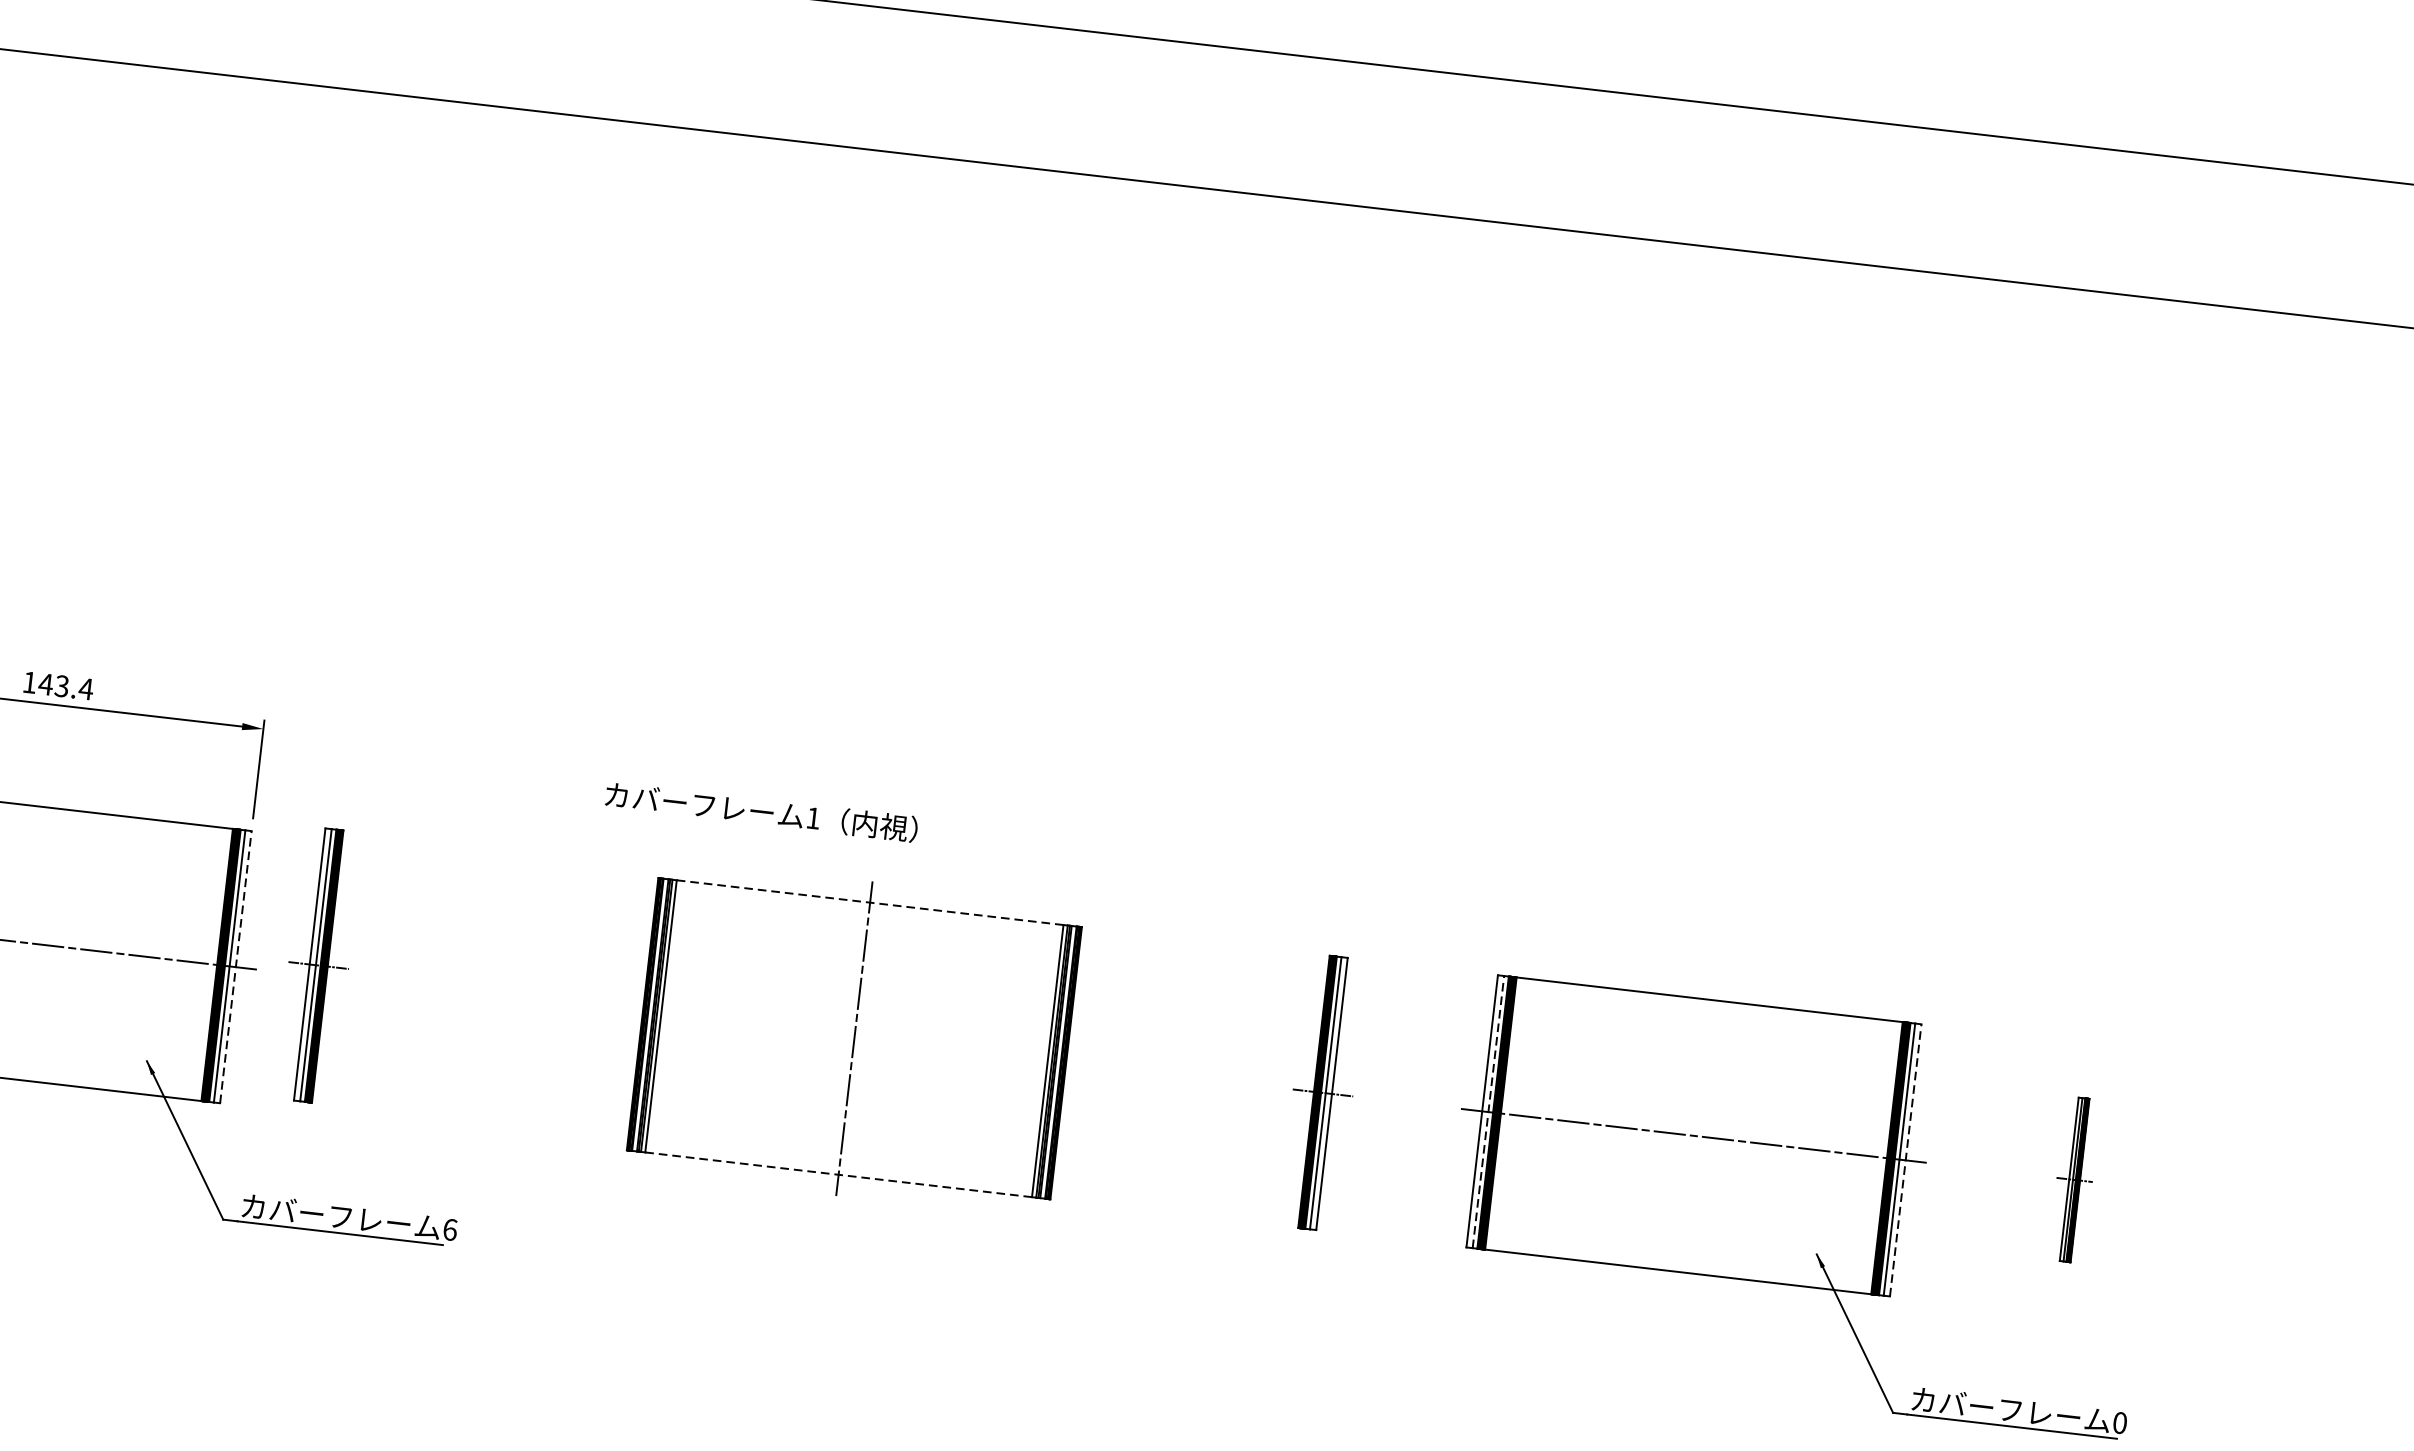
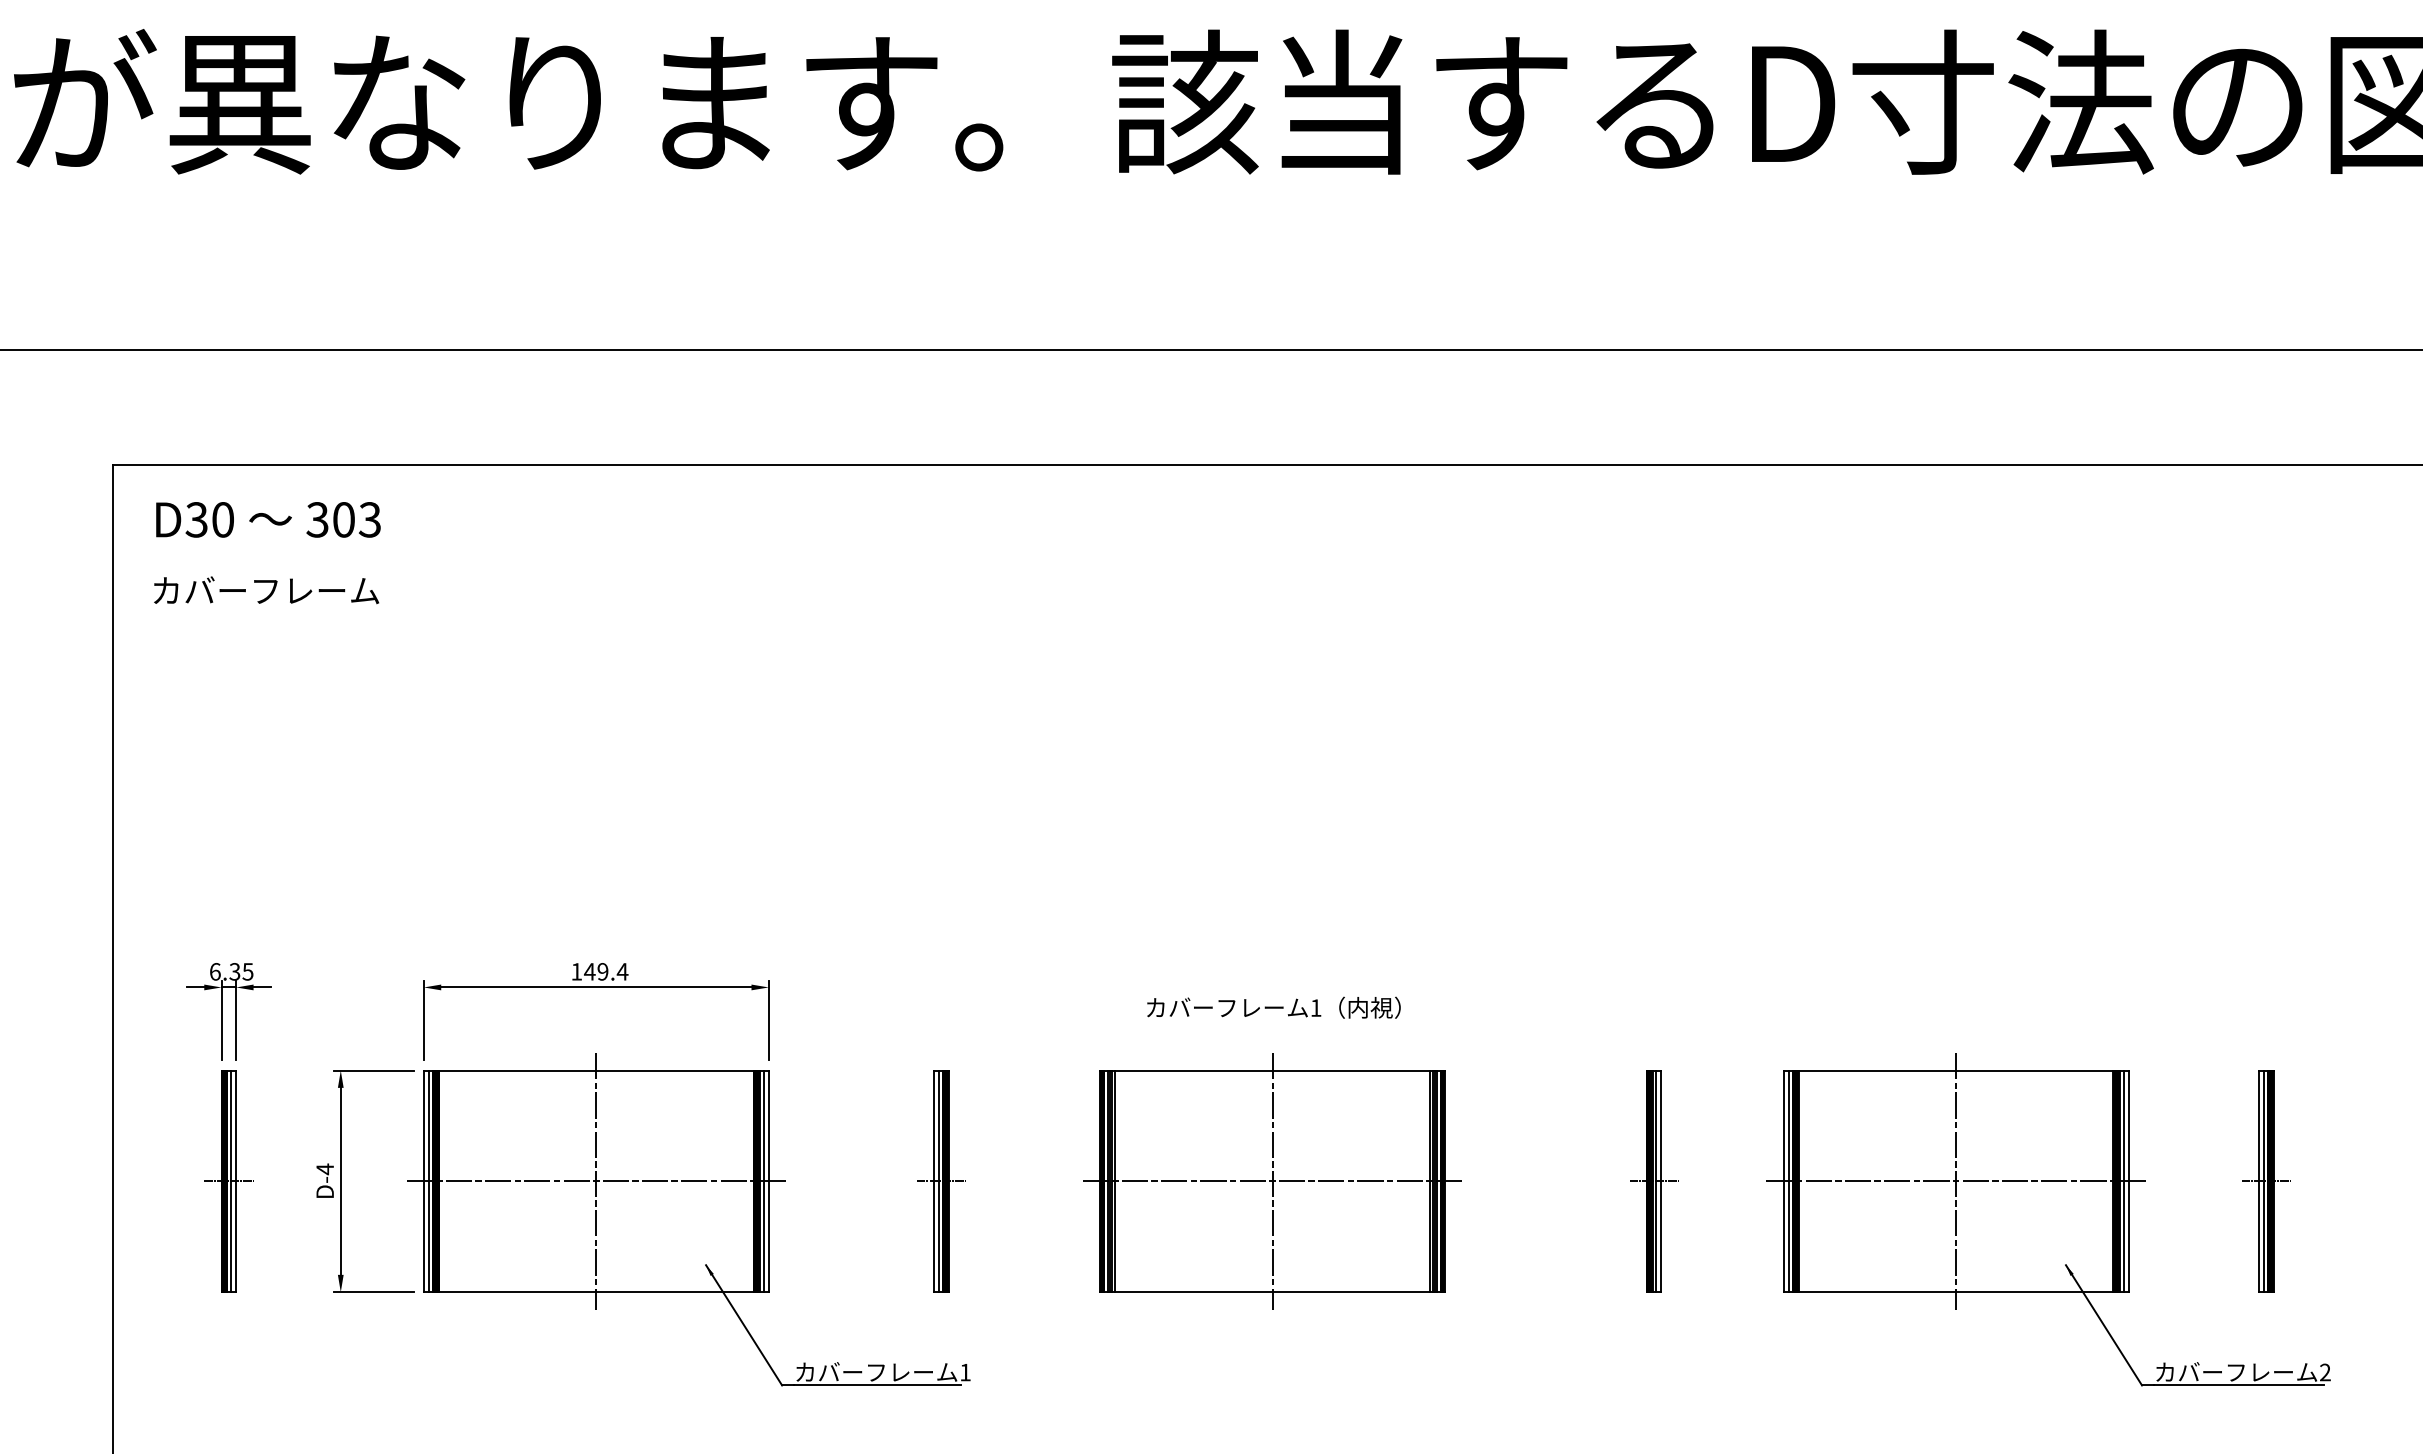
text: (61, 685) -> (602, 971), 143.4 -> 149.4
text: (761, 811) -> (1273, 1007), moved
line: (871, 902) -> (1273, 1070), dashed -> solid
line: (24, 942) -> (596, 1181), added
part: (319, 965) -> (941, 1181), moved
line: (235, 967) -> (768, 1181), dashed -> solid
line: (854, 1038) -> (1272, 1181), added
line: (1487, 1112) -> (1788, 1181), dashed -> solid
line: (1694, 1136) -> (1956, 1181), added
line: (1905, 1160) -> (2128, 1181), dashed -> solid
line: (839, 1175) -> (1273, 1292), dashed -> solid
part: (2074, 1180) -> (2266, 1181), size x1.67
text: (450, 1229) -> (965, 1372), 6 -> 1
text: (2120, 1423) -> (2325, 1372), 0 -> 2

